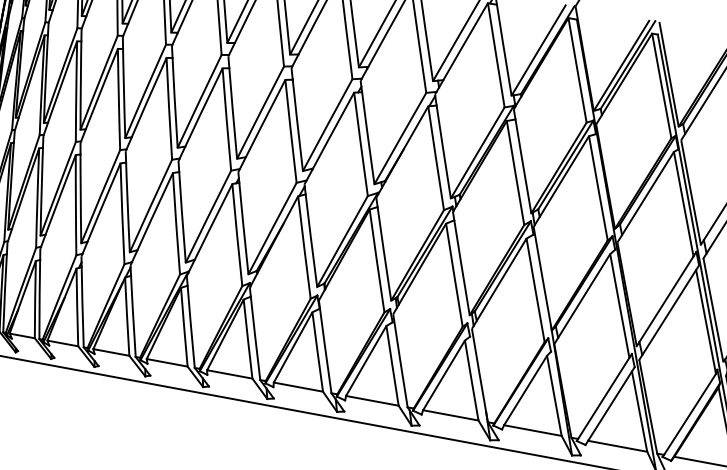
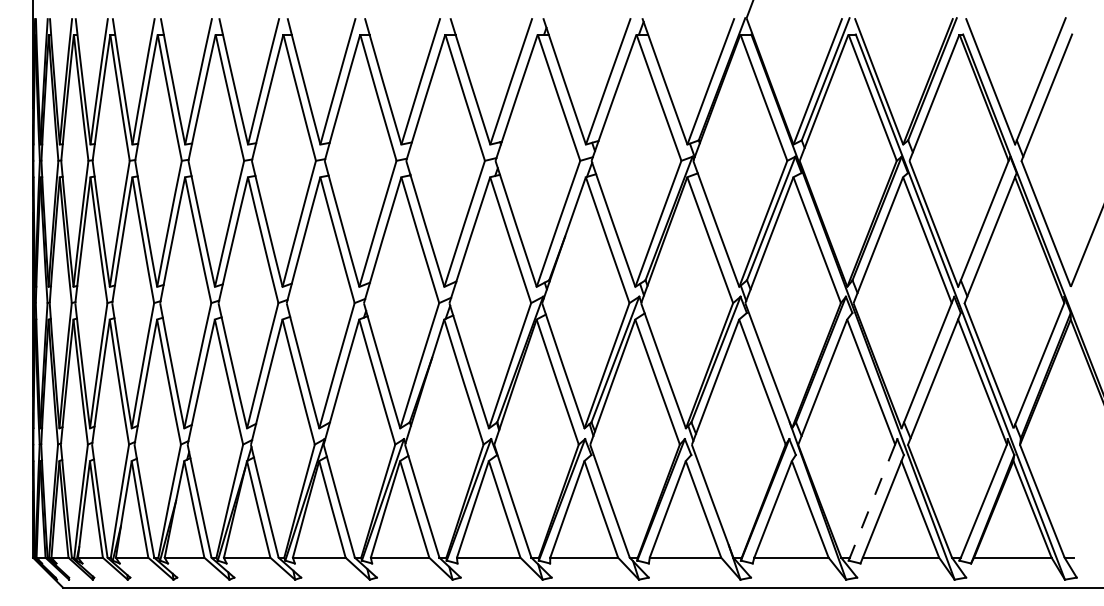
line: (603, 398) -> (872, 501), solid -> dashed

